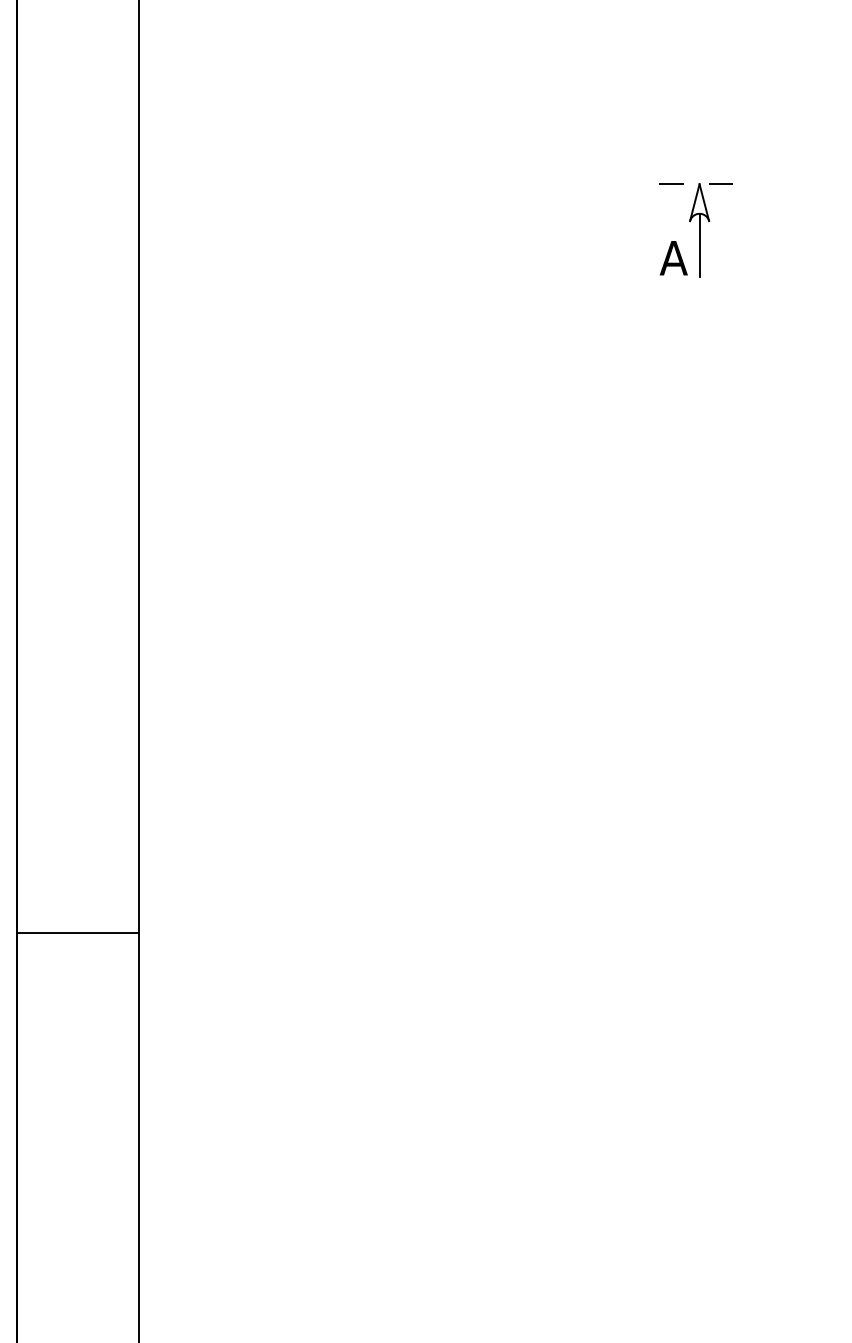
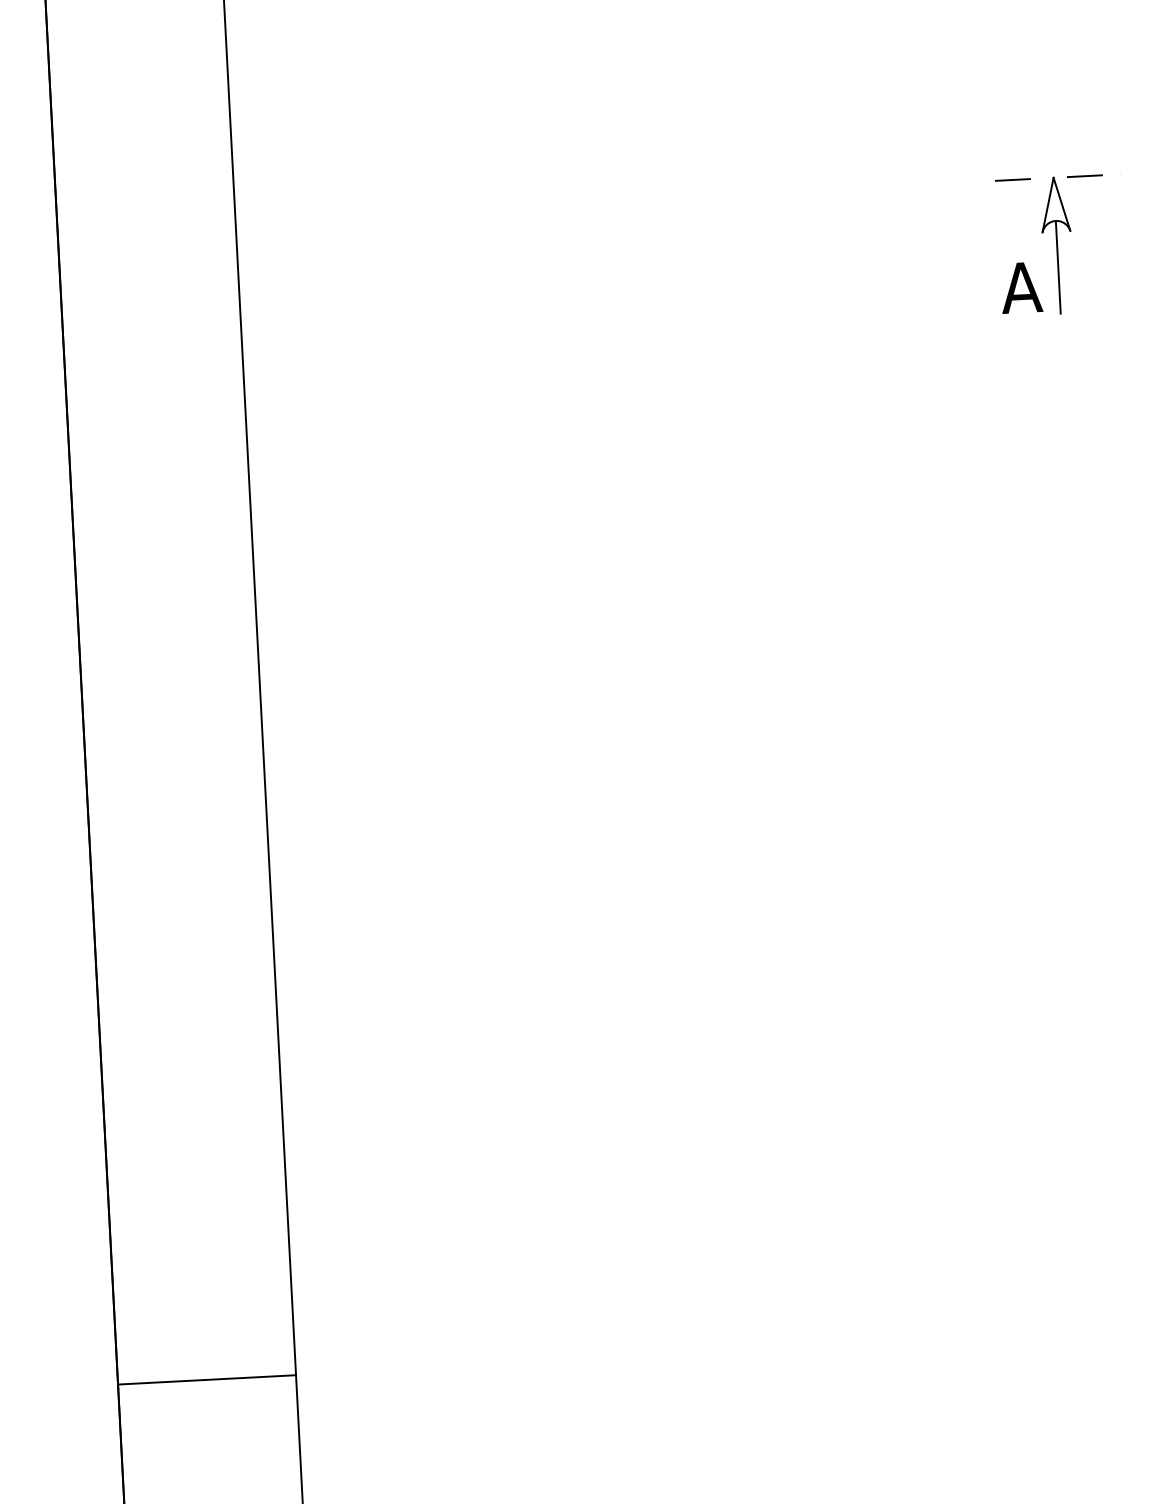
line: (78, 933) -> (207, 1380), moved

